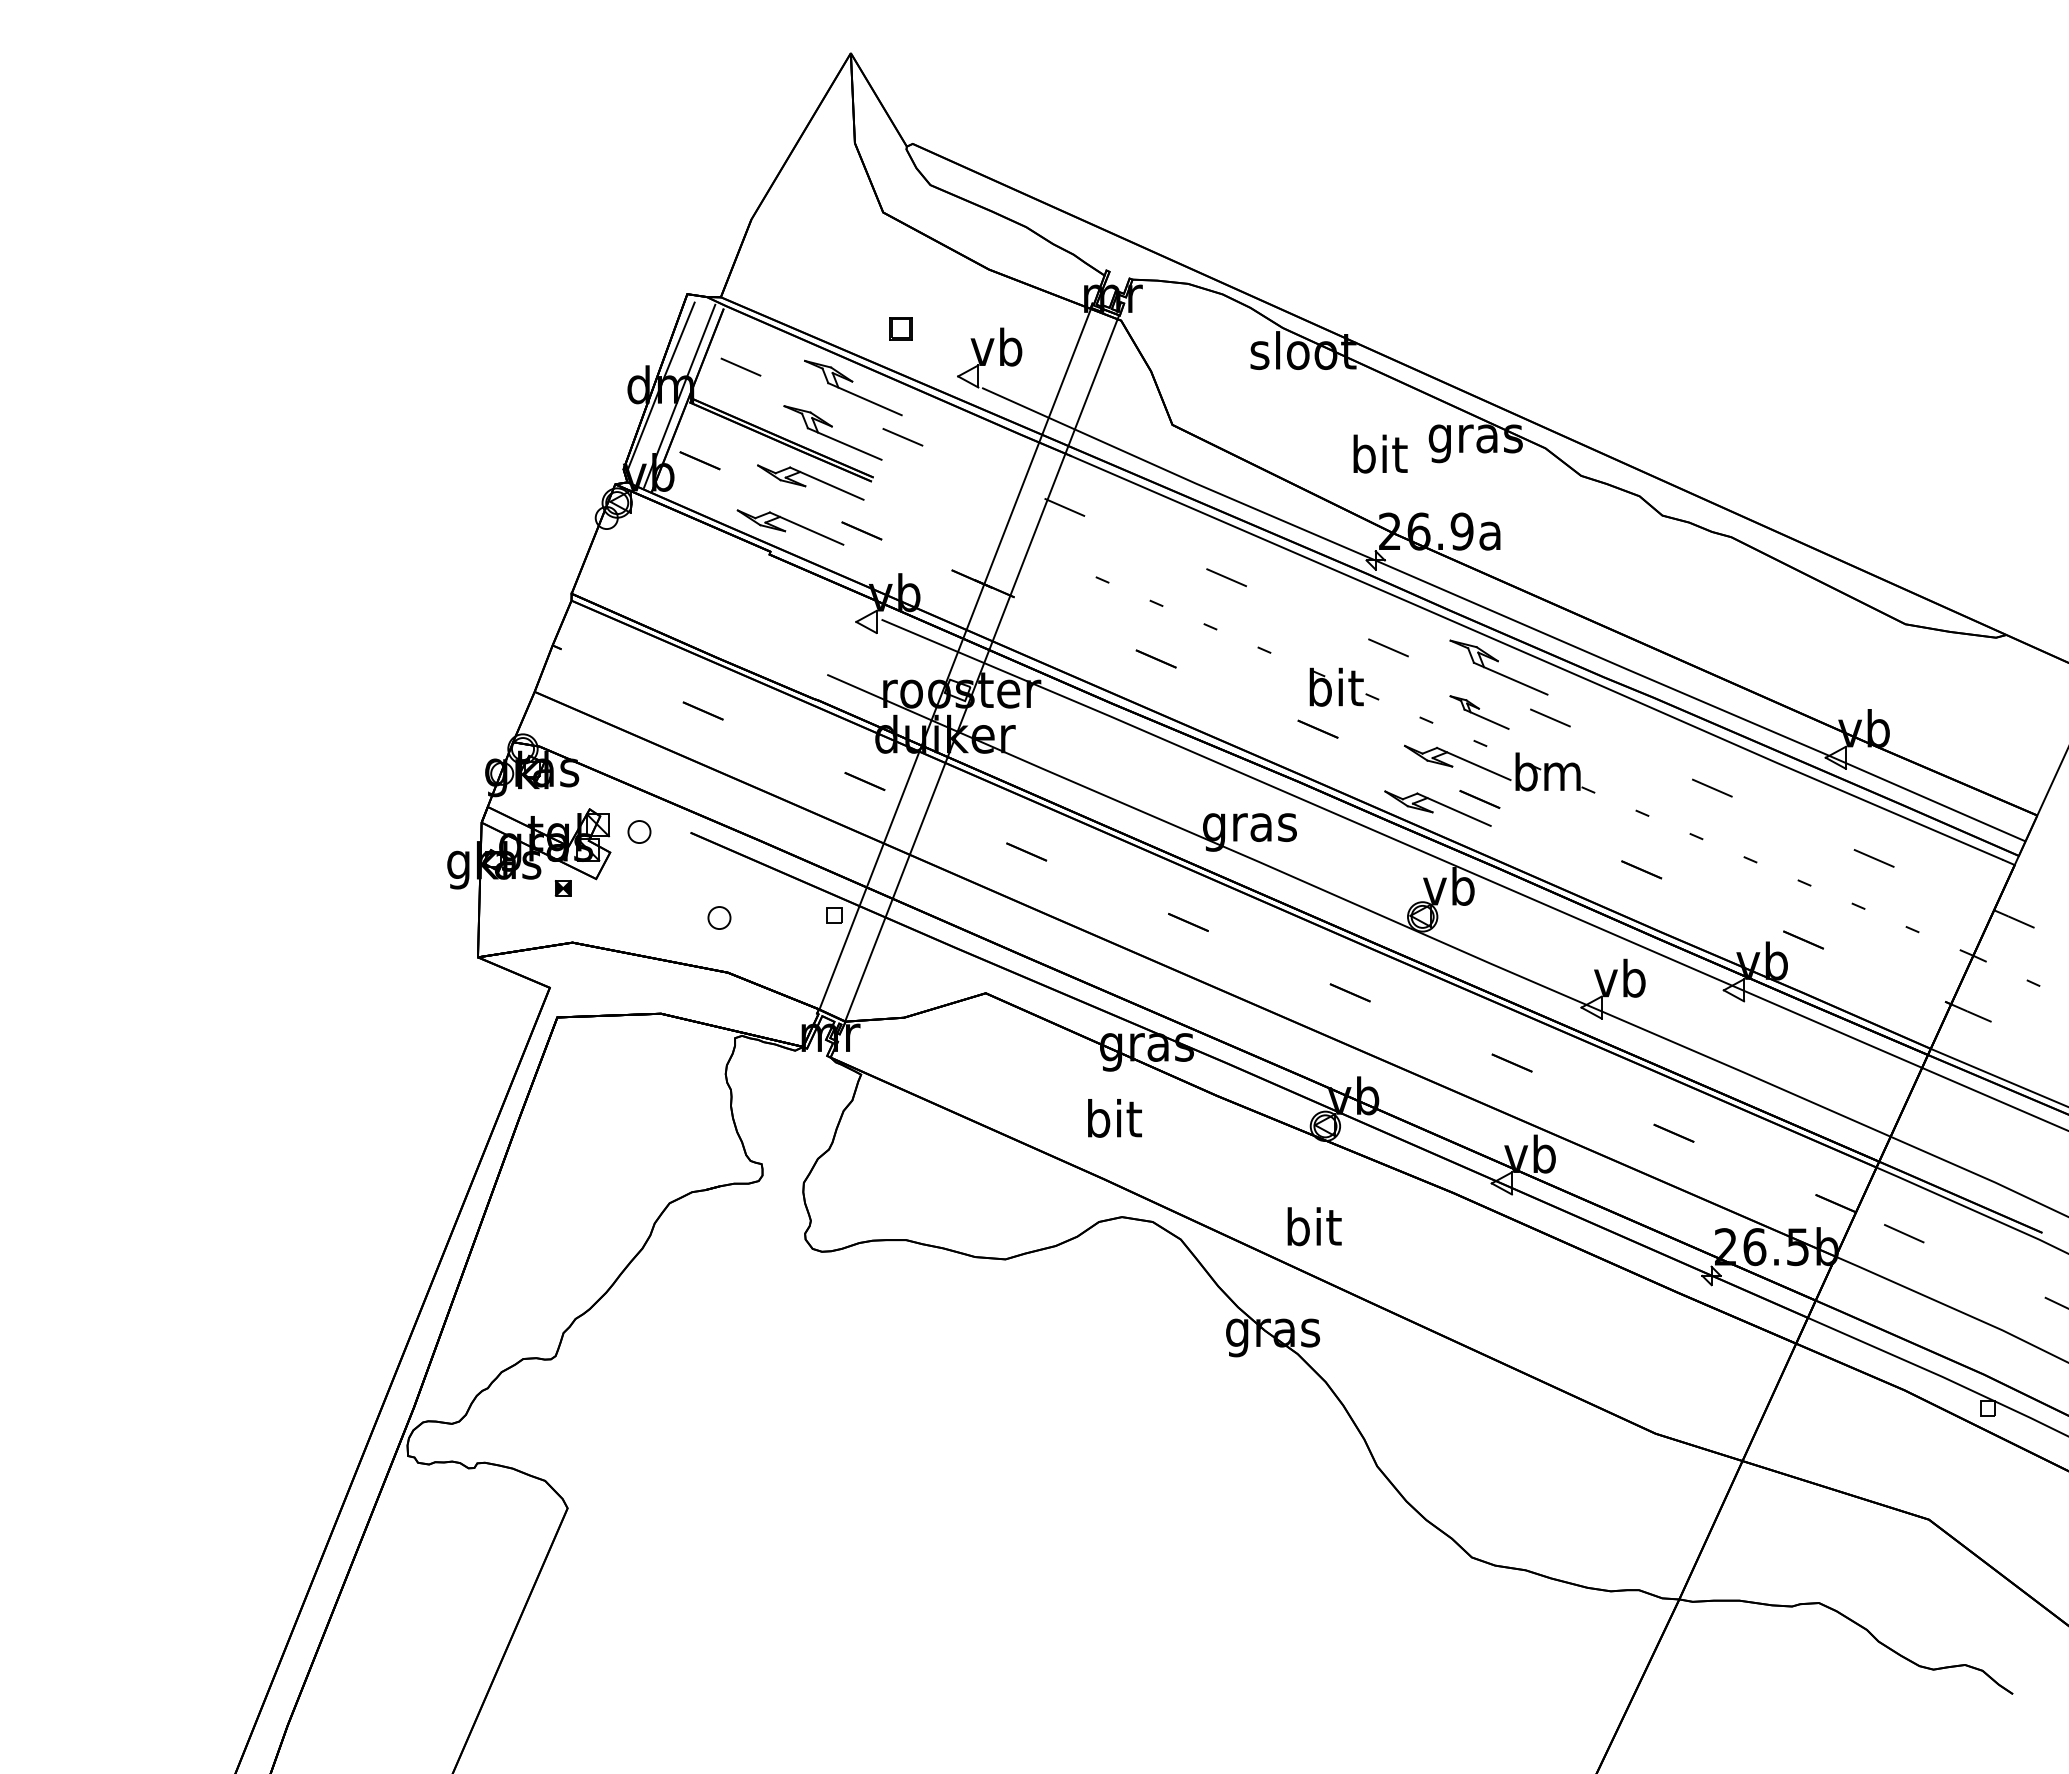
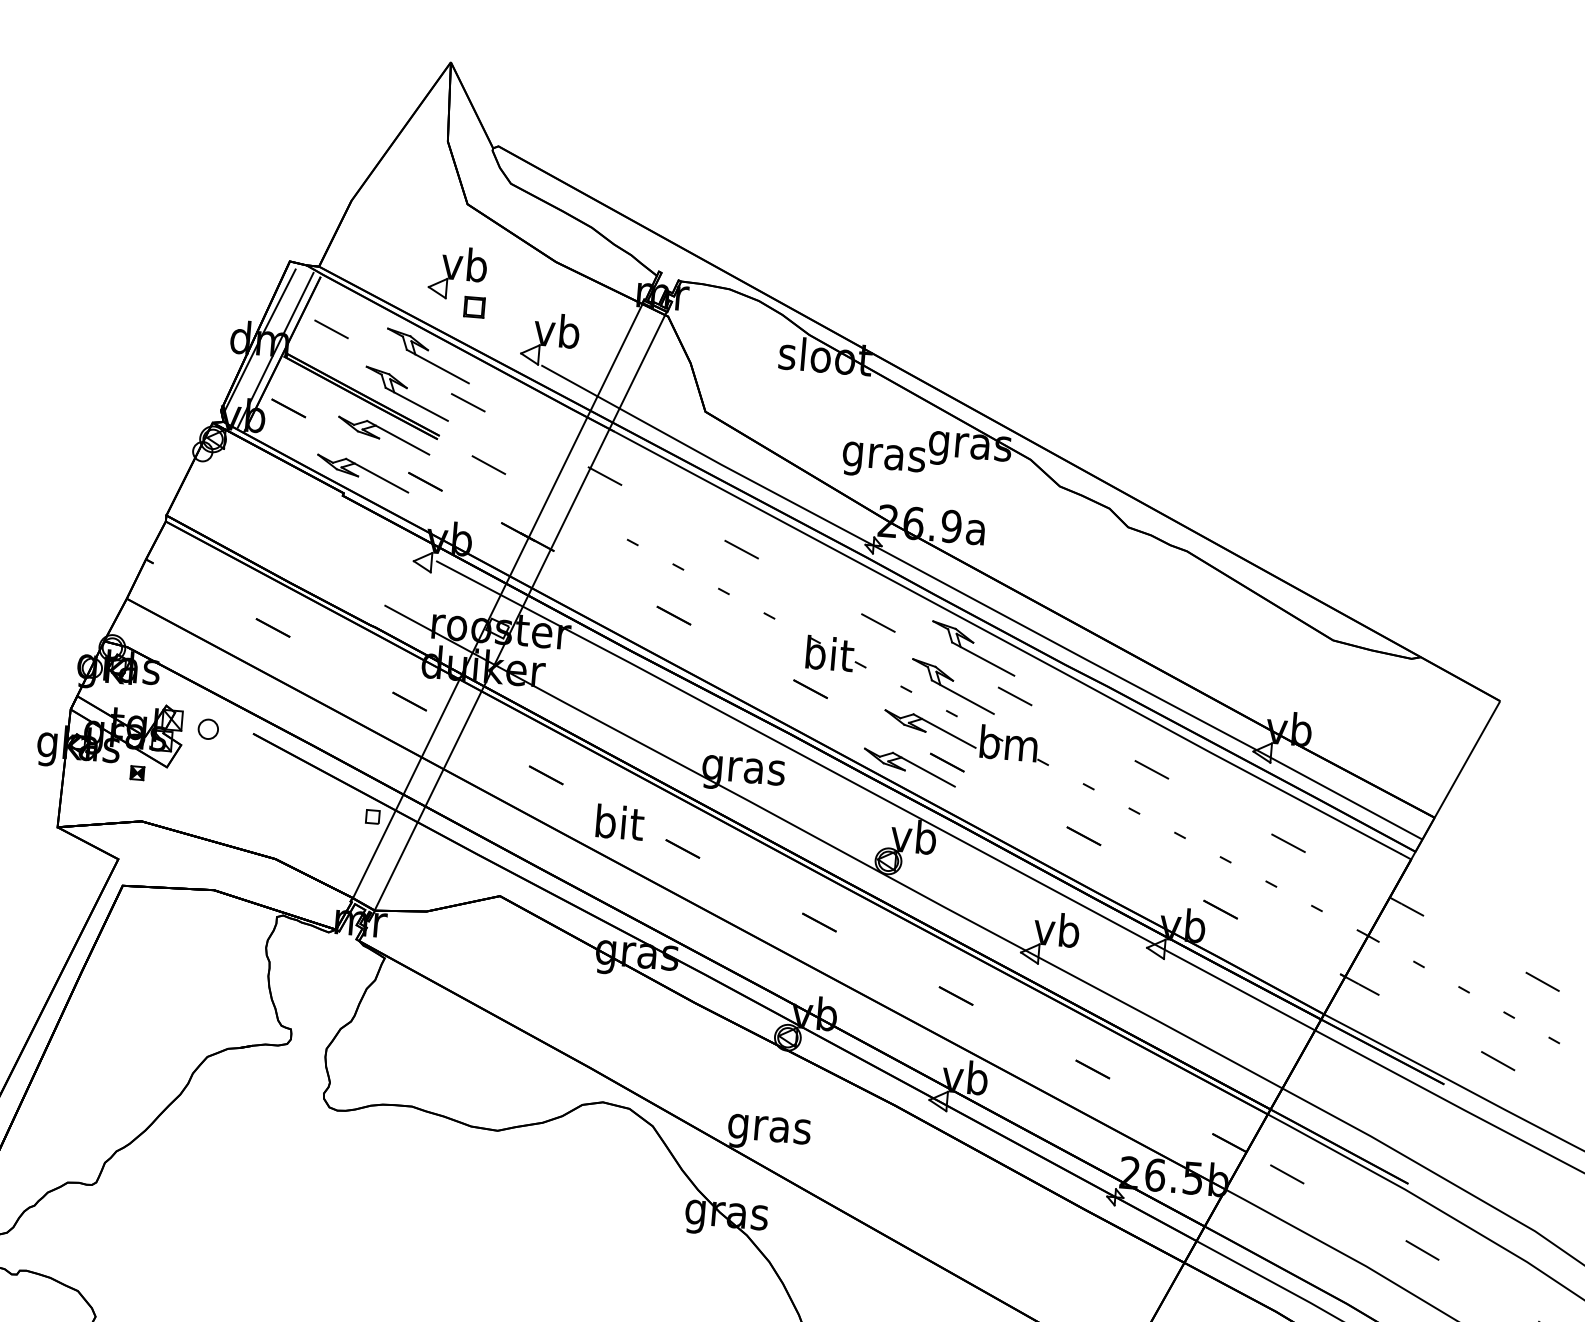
part: (878, 291) -> (457, 273), added
text: (1379, 458) -> (884, 456), bit -> gras
line: (931, 505) -> (488, 464), added
part: (1479, 712) -> (953, 686), size x1.67
part: (719, 917) -> (272, 810), removed
text: (1114, 1118) -> (619, 822), moved
text: (1313, 1231) -> (769, 1129), bit -> gras

